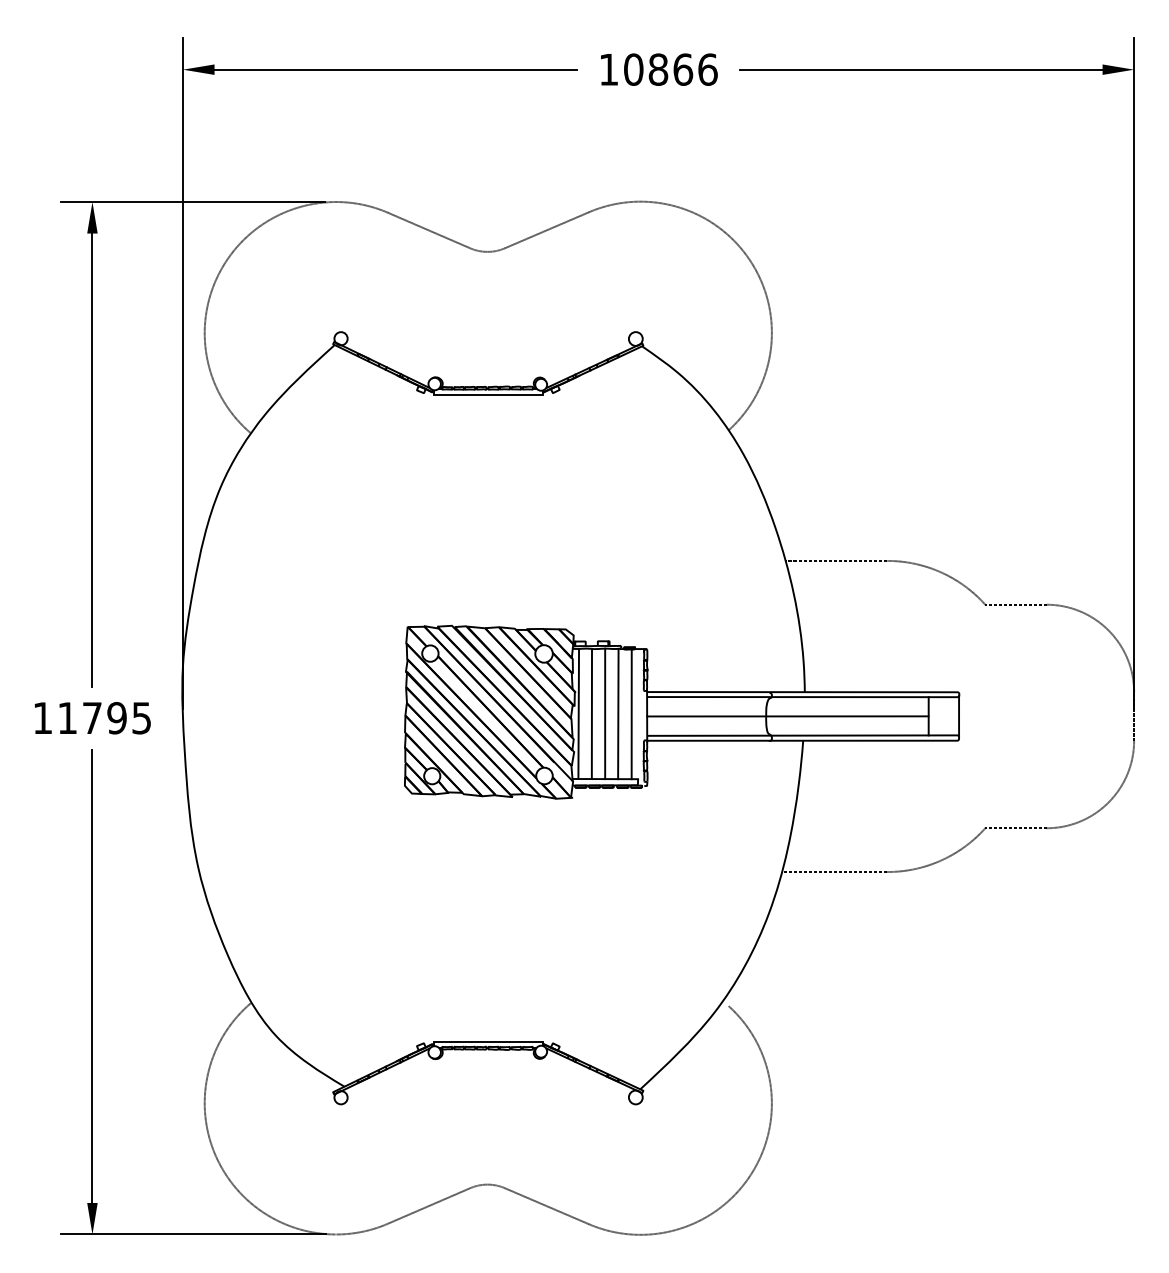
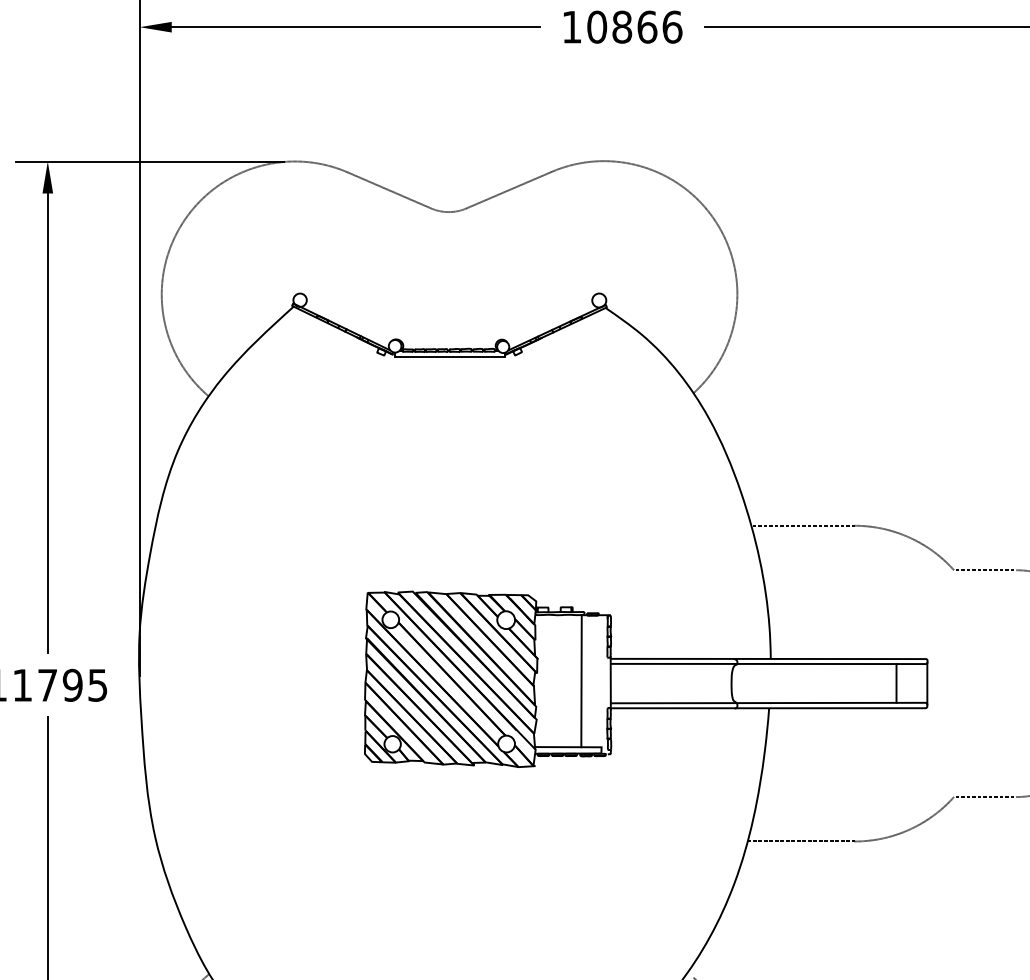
line: (578, 713) -> (541, 680), removed
line: (591, 713) -> (554, 680), removed
line: (605, 713) -> (568, 680), removed
line: (631, 714) -> (594, 681), removed
line: (787, 716) -> (753, 683), removed

